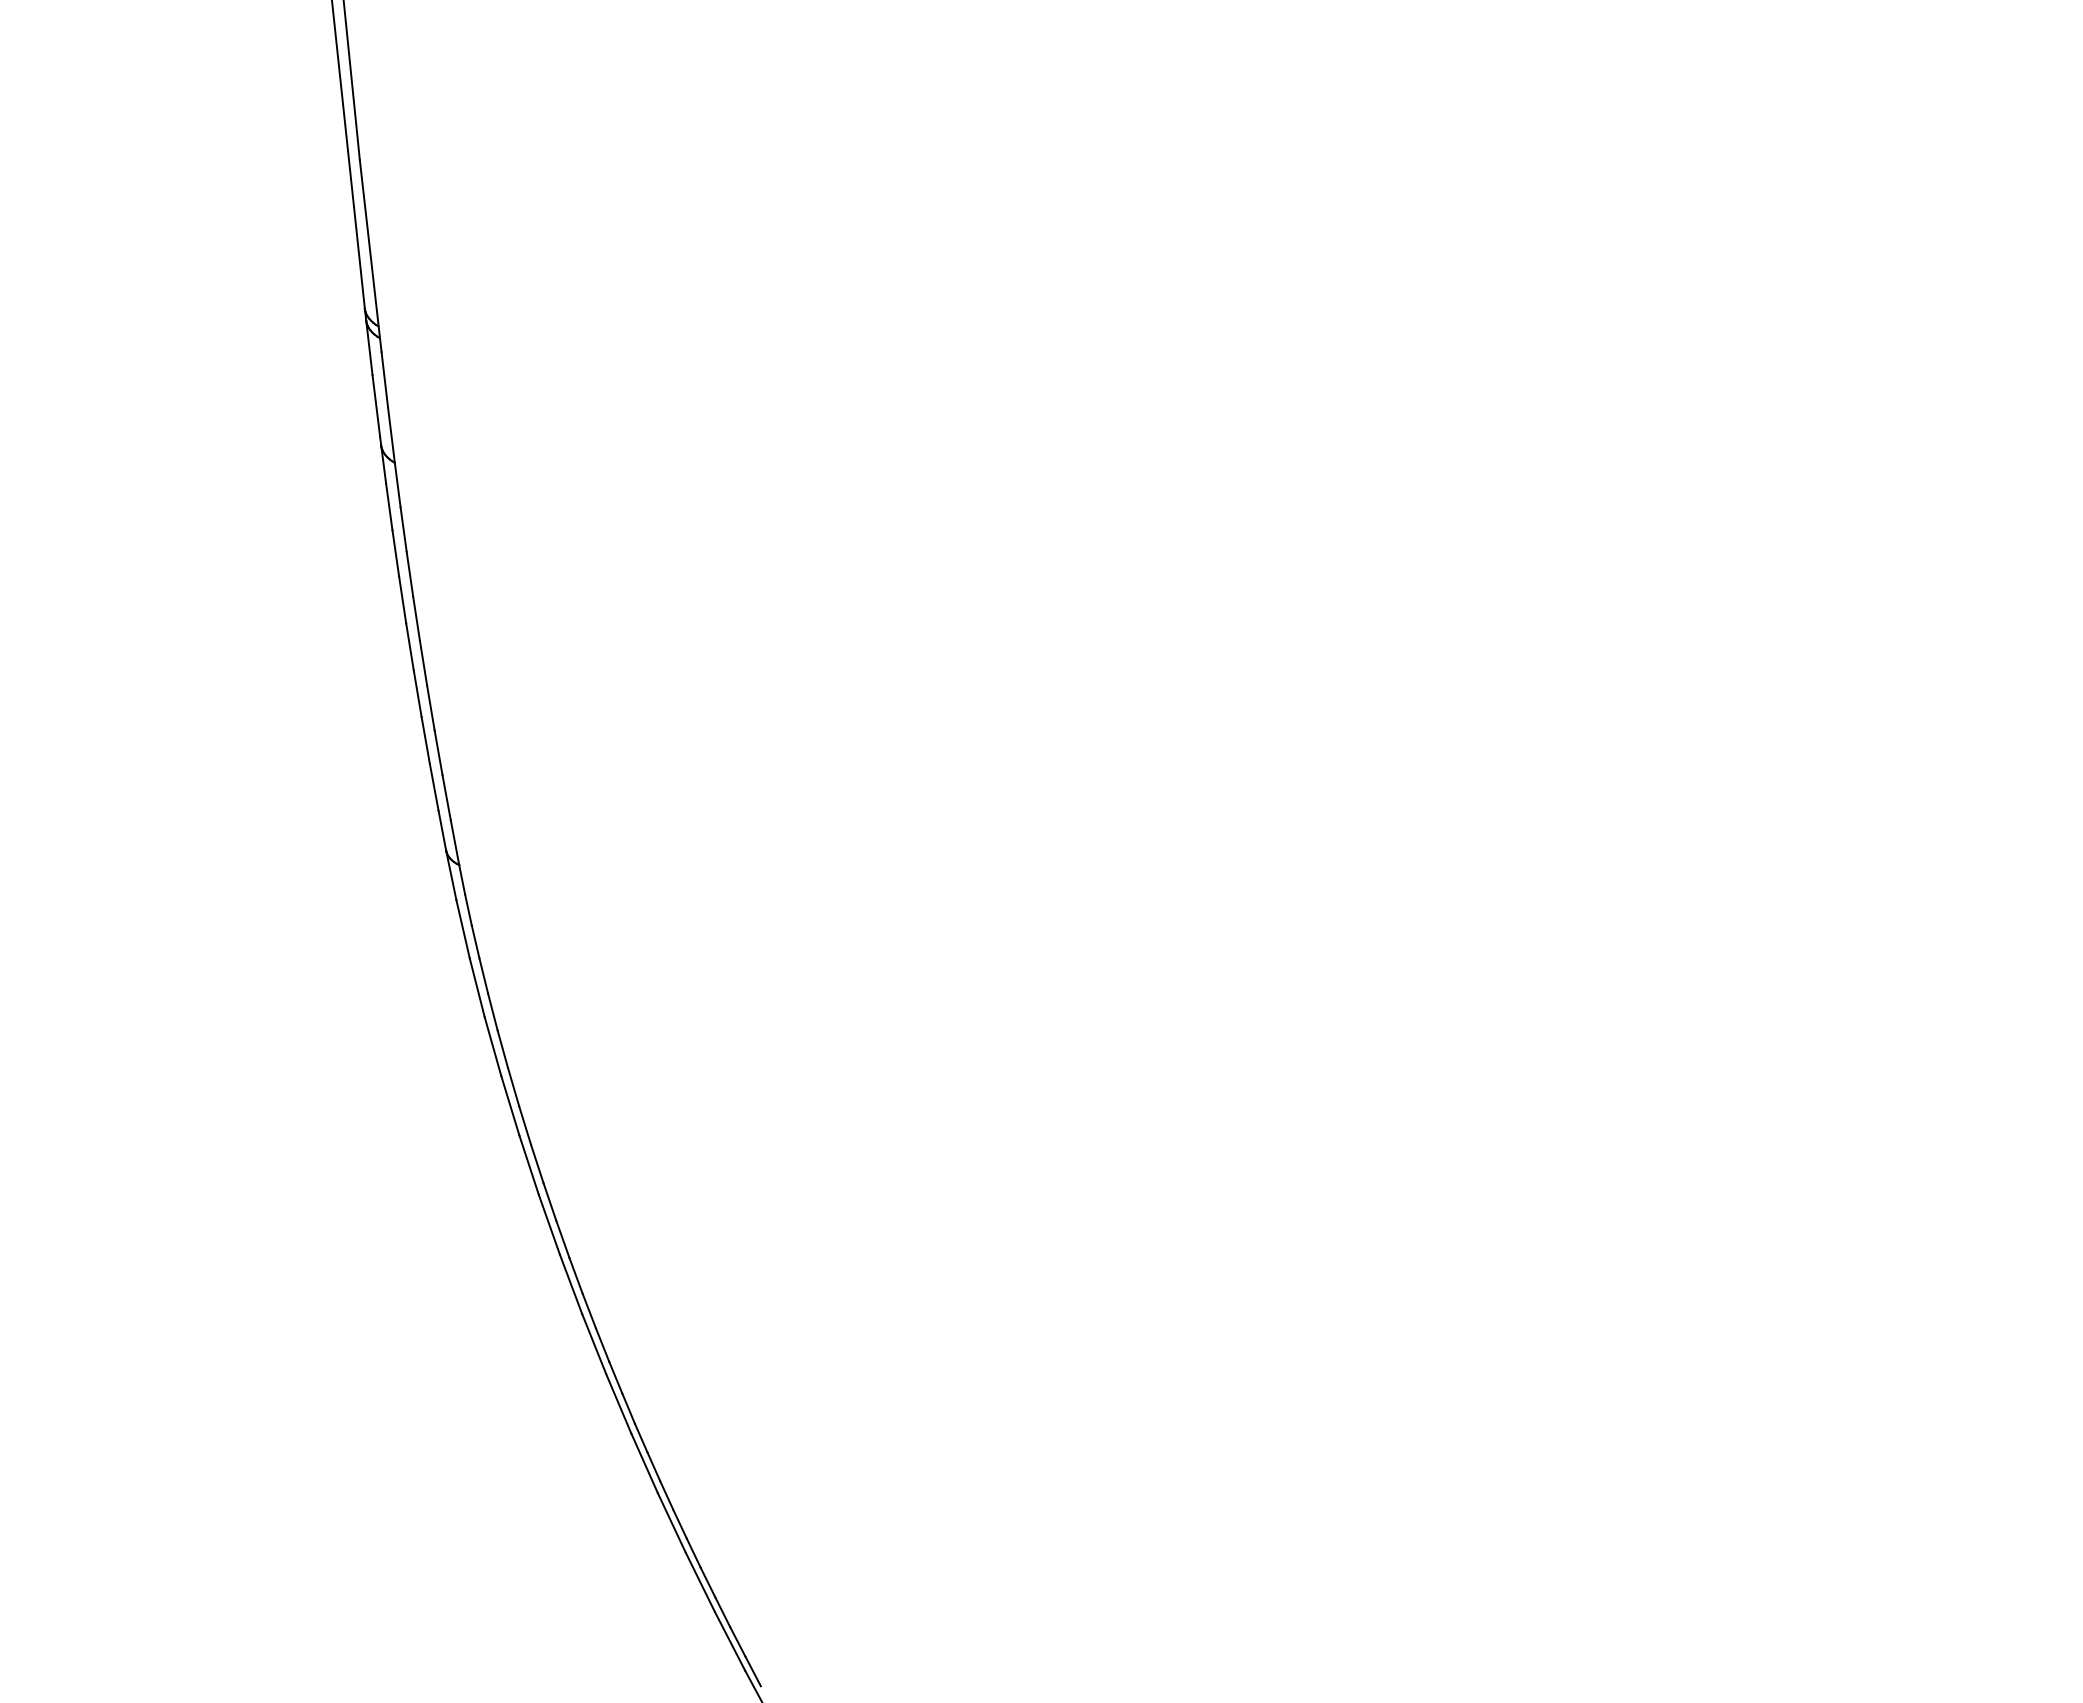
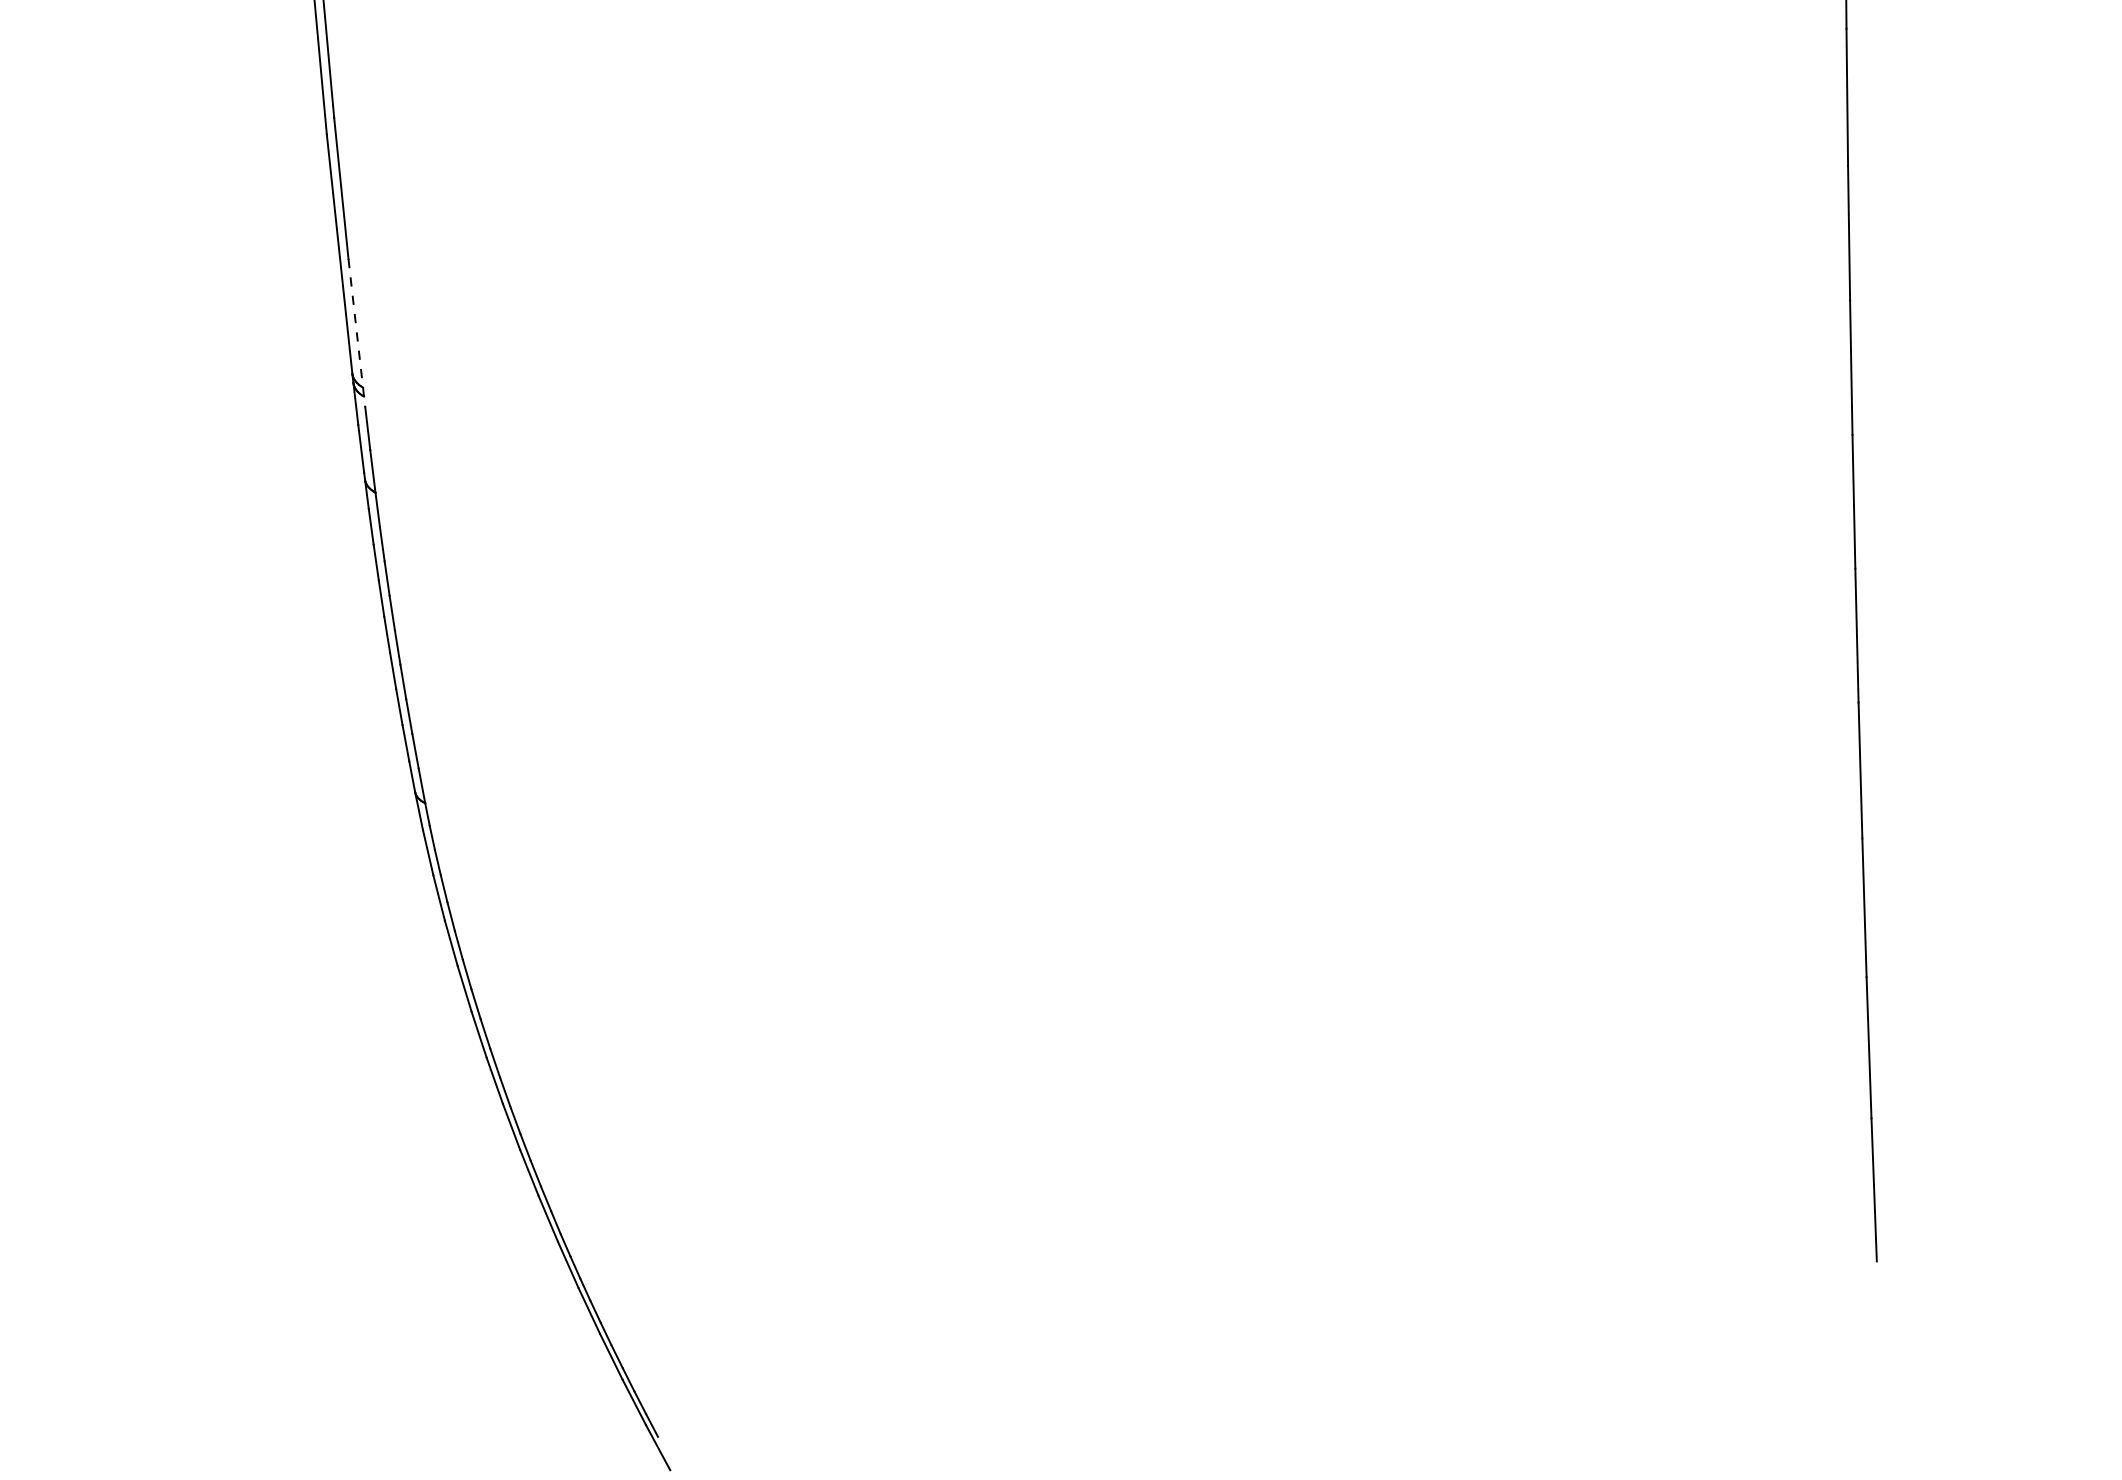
line: (370, 256) -> (356, 333), solid -> dashed

